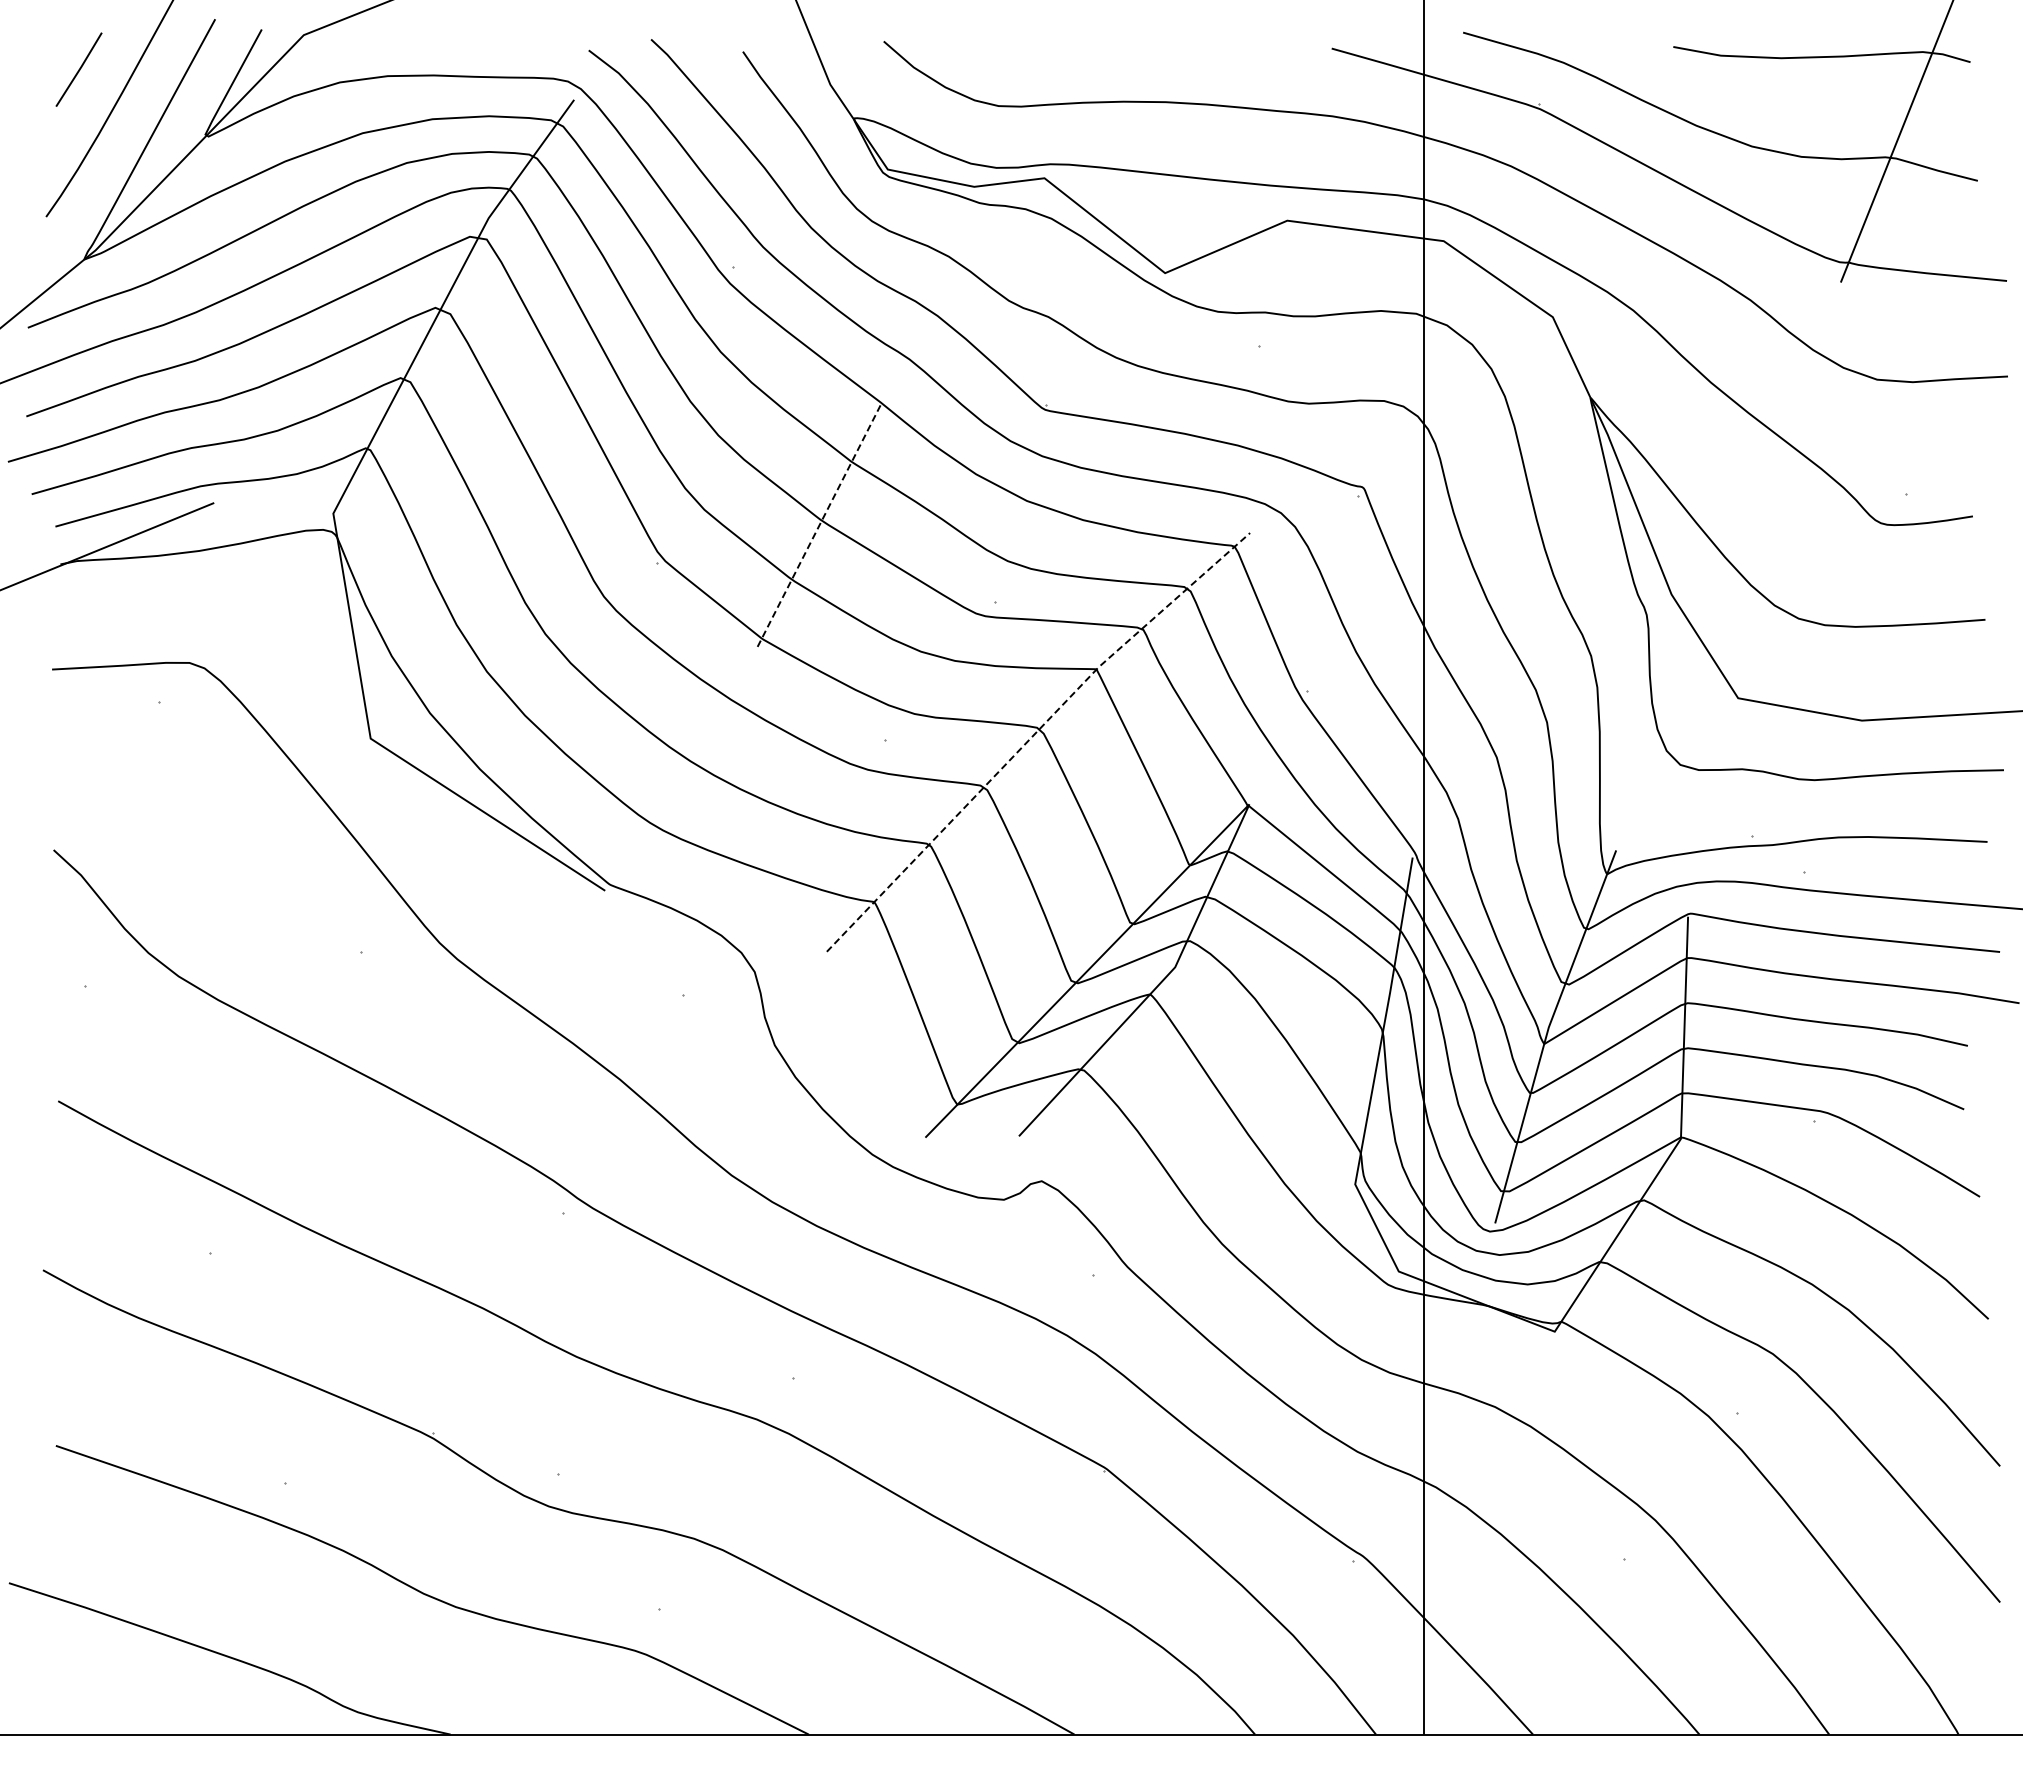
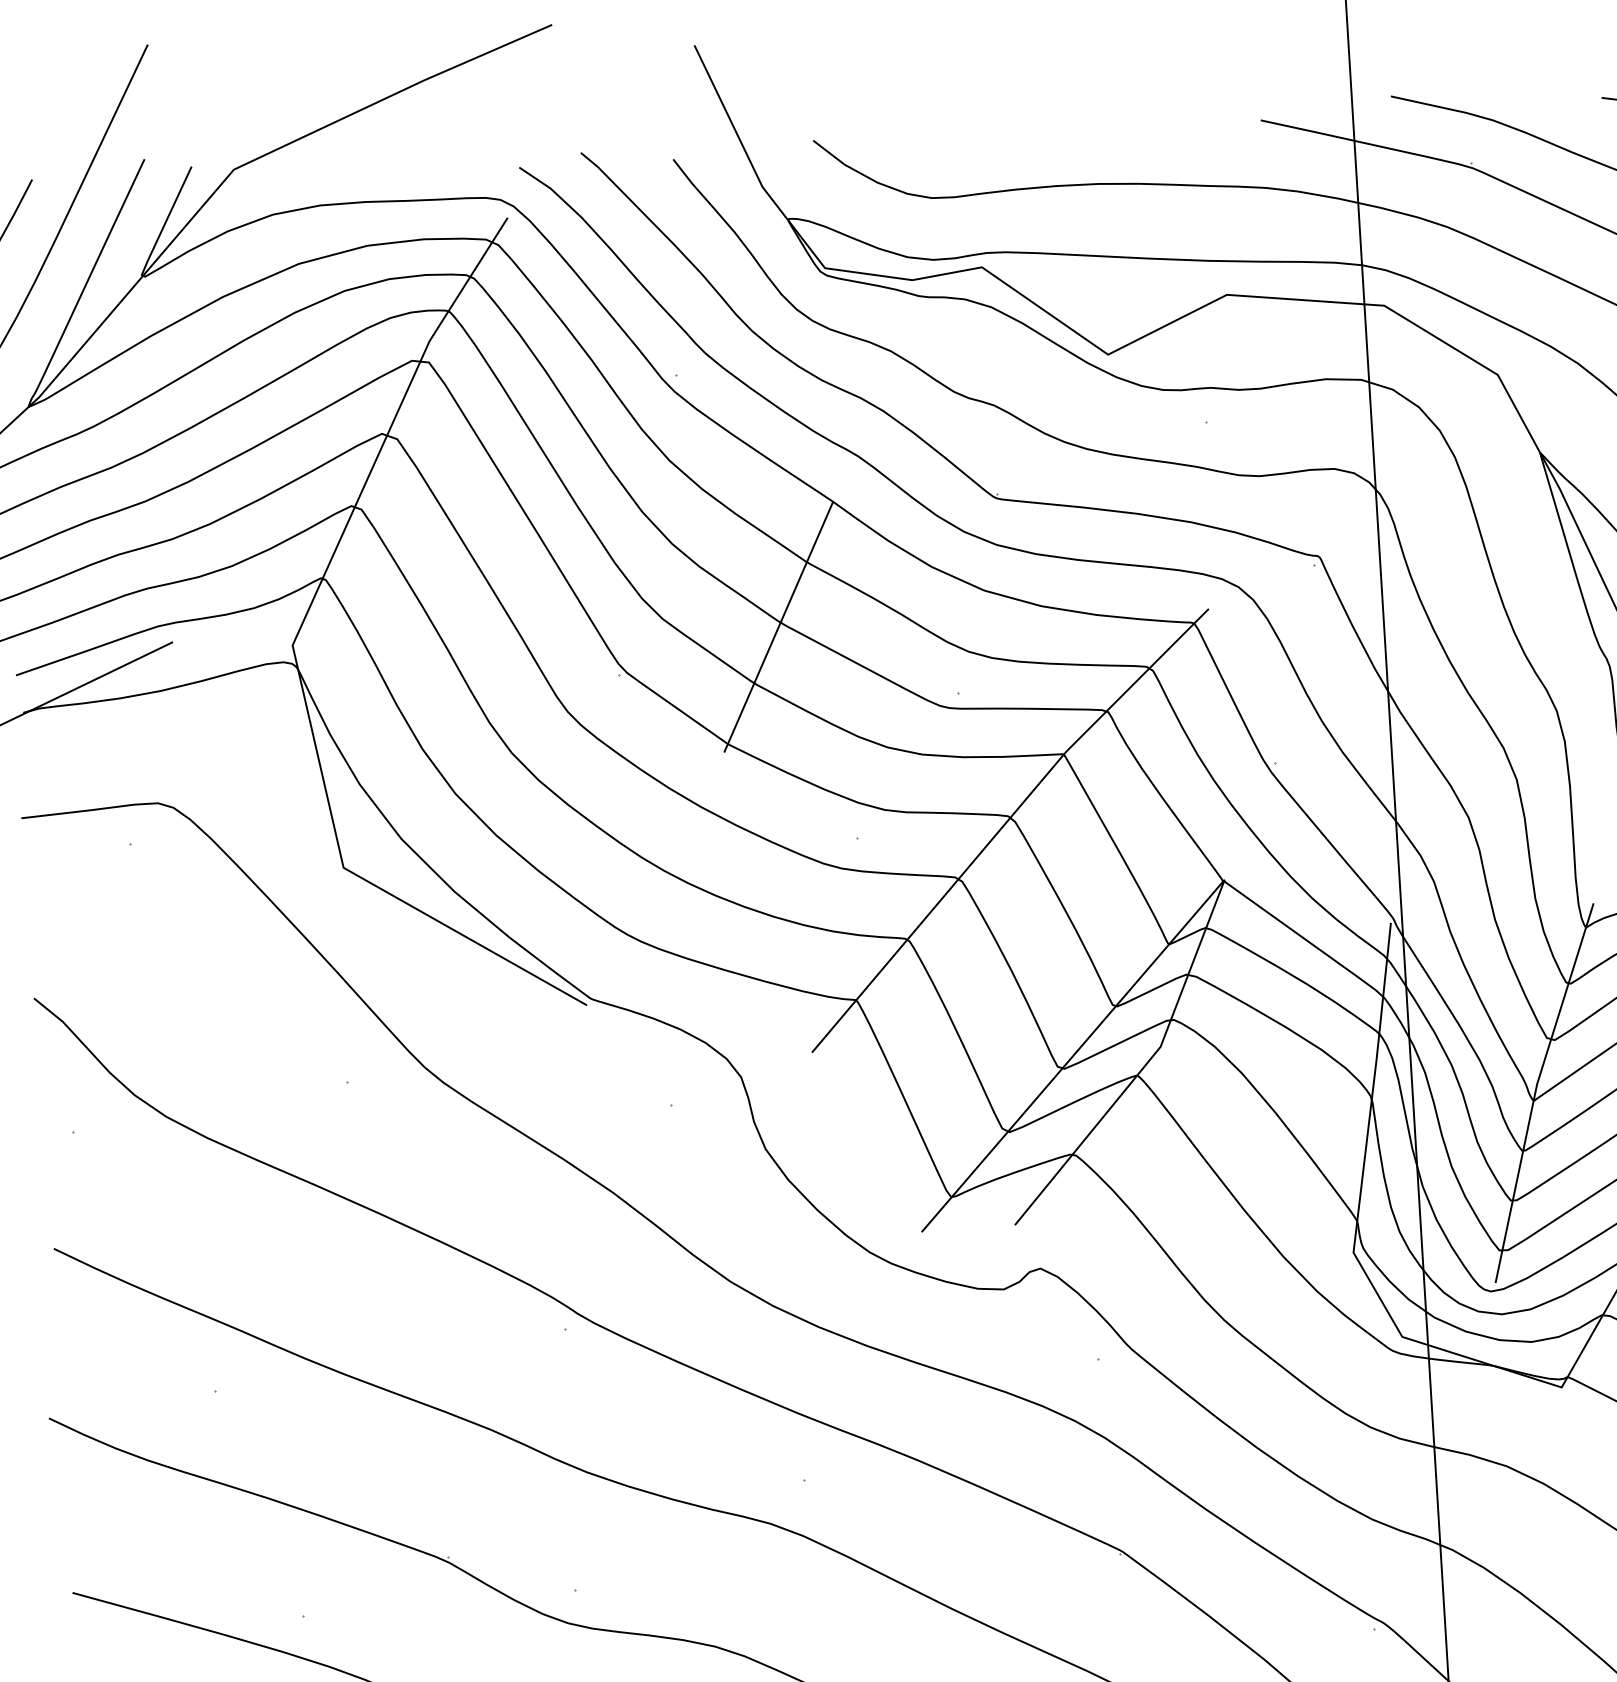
line: (820, 524) -> (779, 626), dashed -> solid
line: (1033, 735) -> (1004, 824), dashed -> solid

